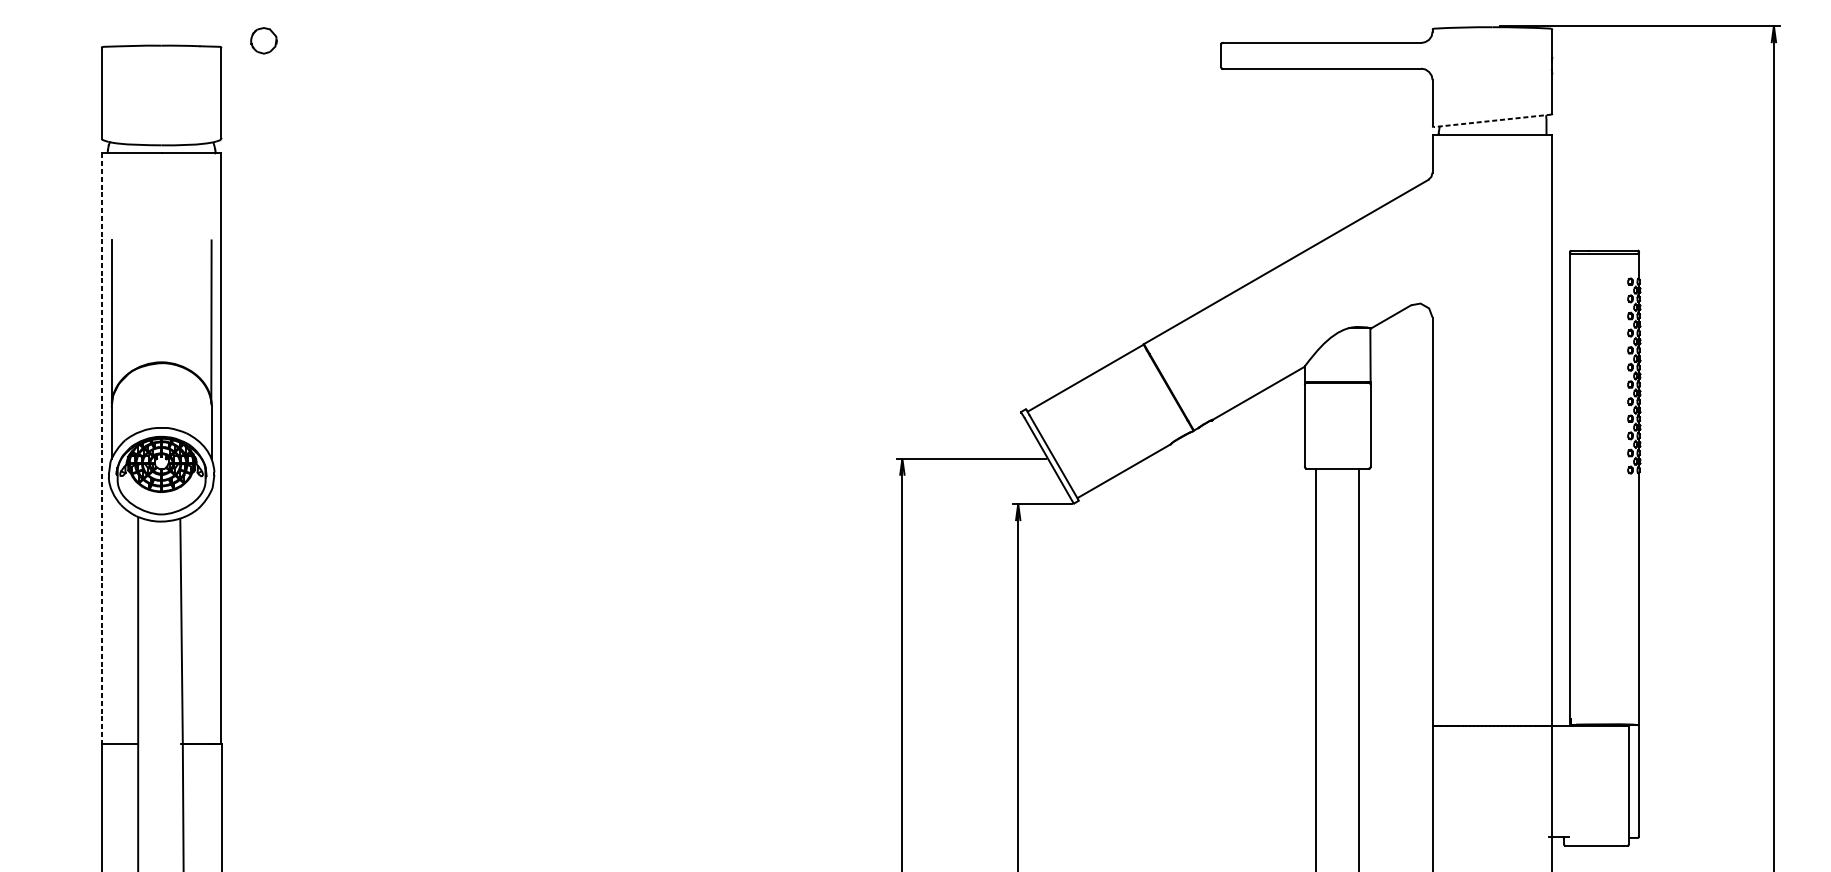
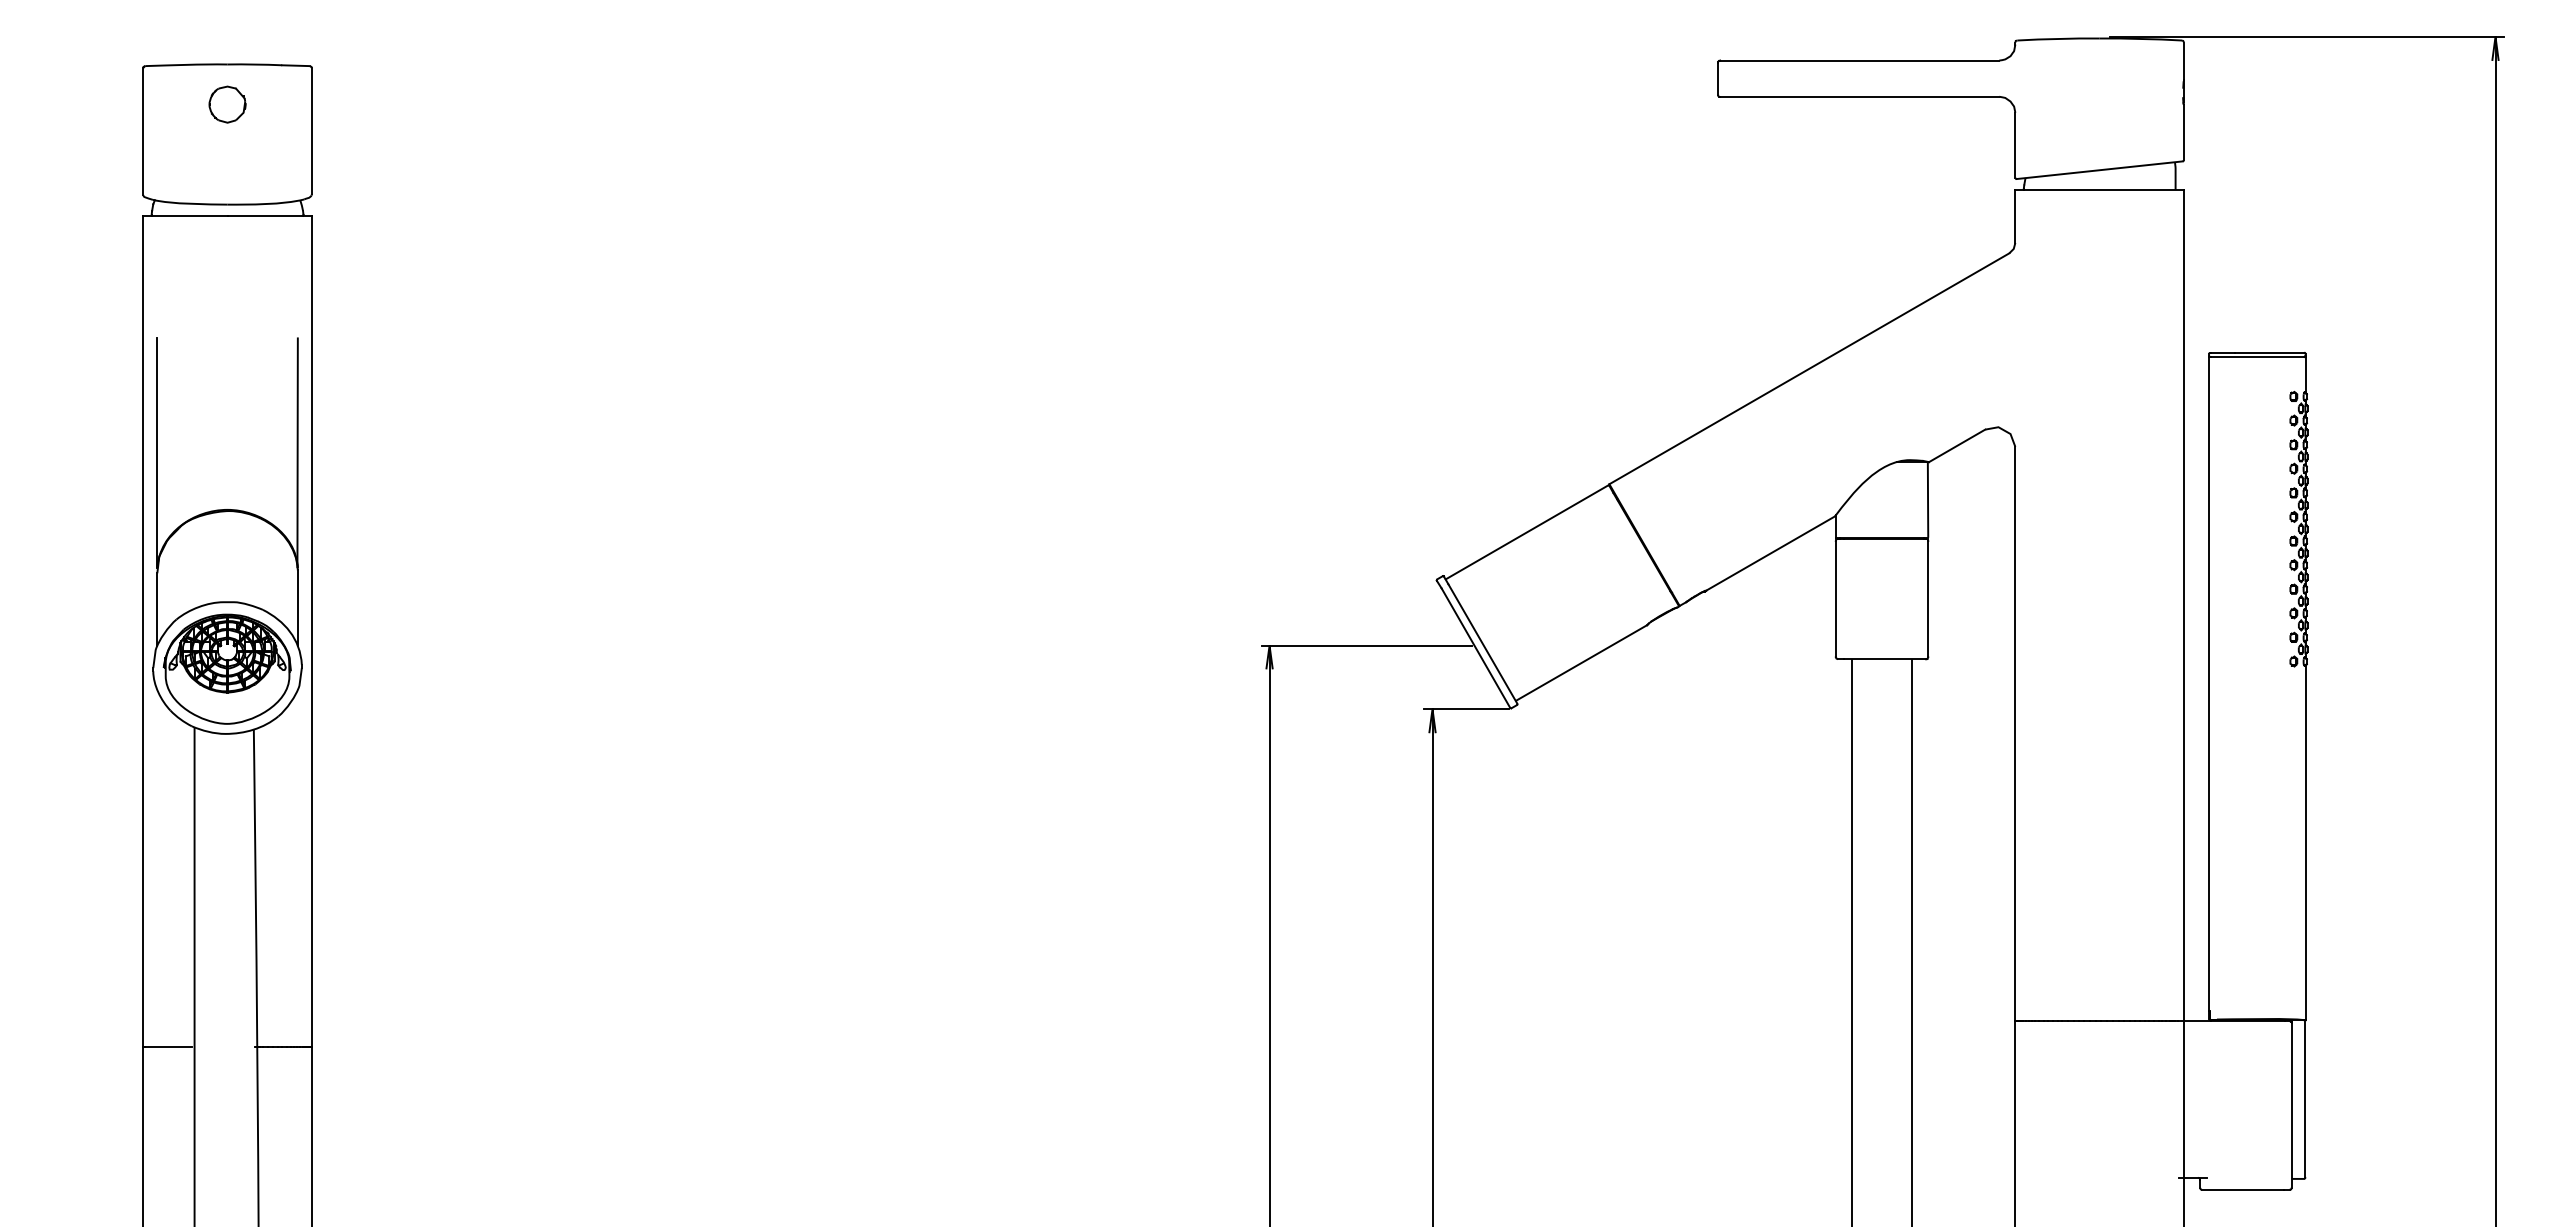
part: (263, 40) -> (227, 104), moved
line: (1492, 121) -> (2099, 170), dashed -> solid
line: (101, 448) -> (143, 631), dashed -> solid

